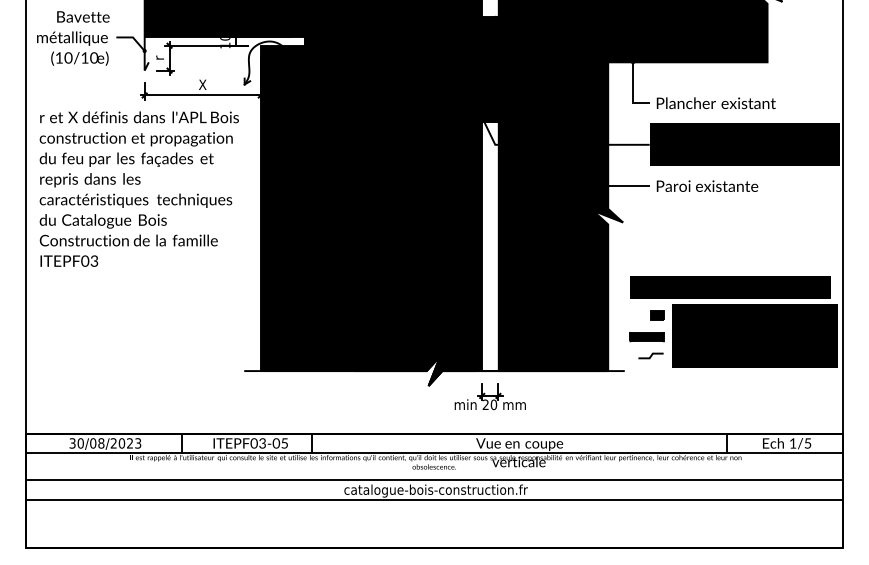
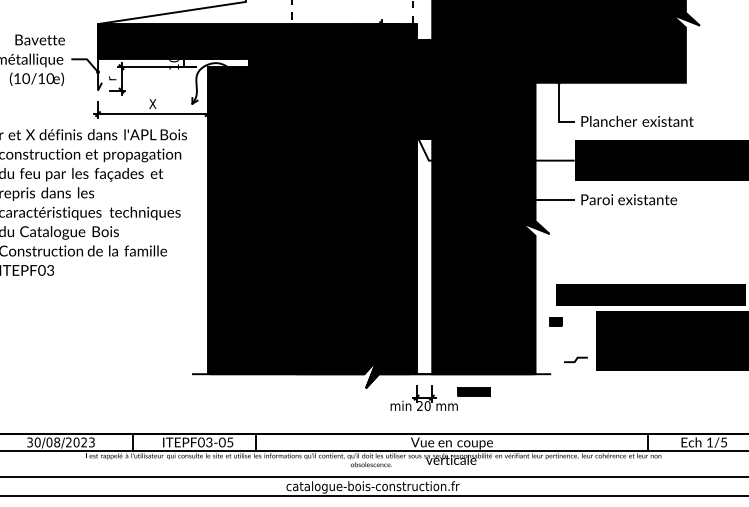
part: (657, 315) -> (556, 321), moved
part: (646, 337) -> (473, 392), moved

